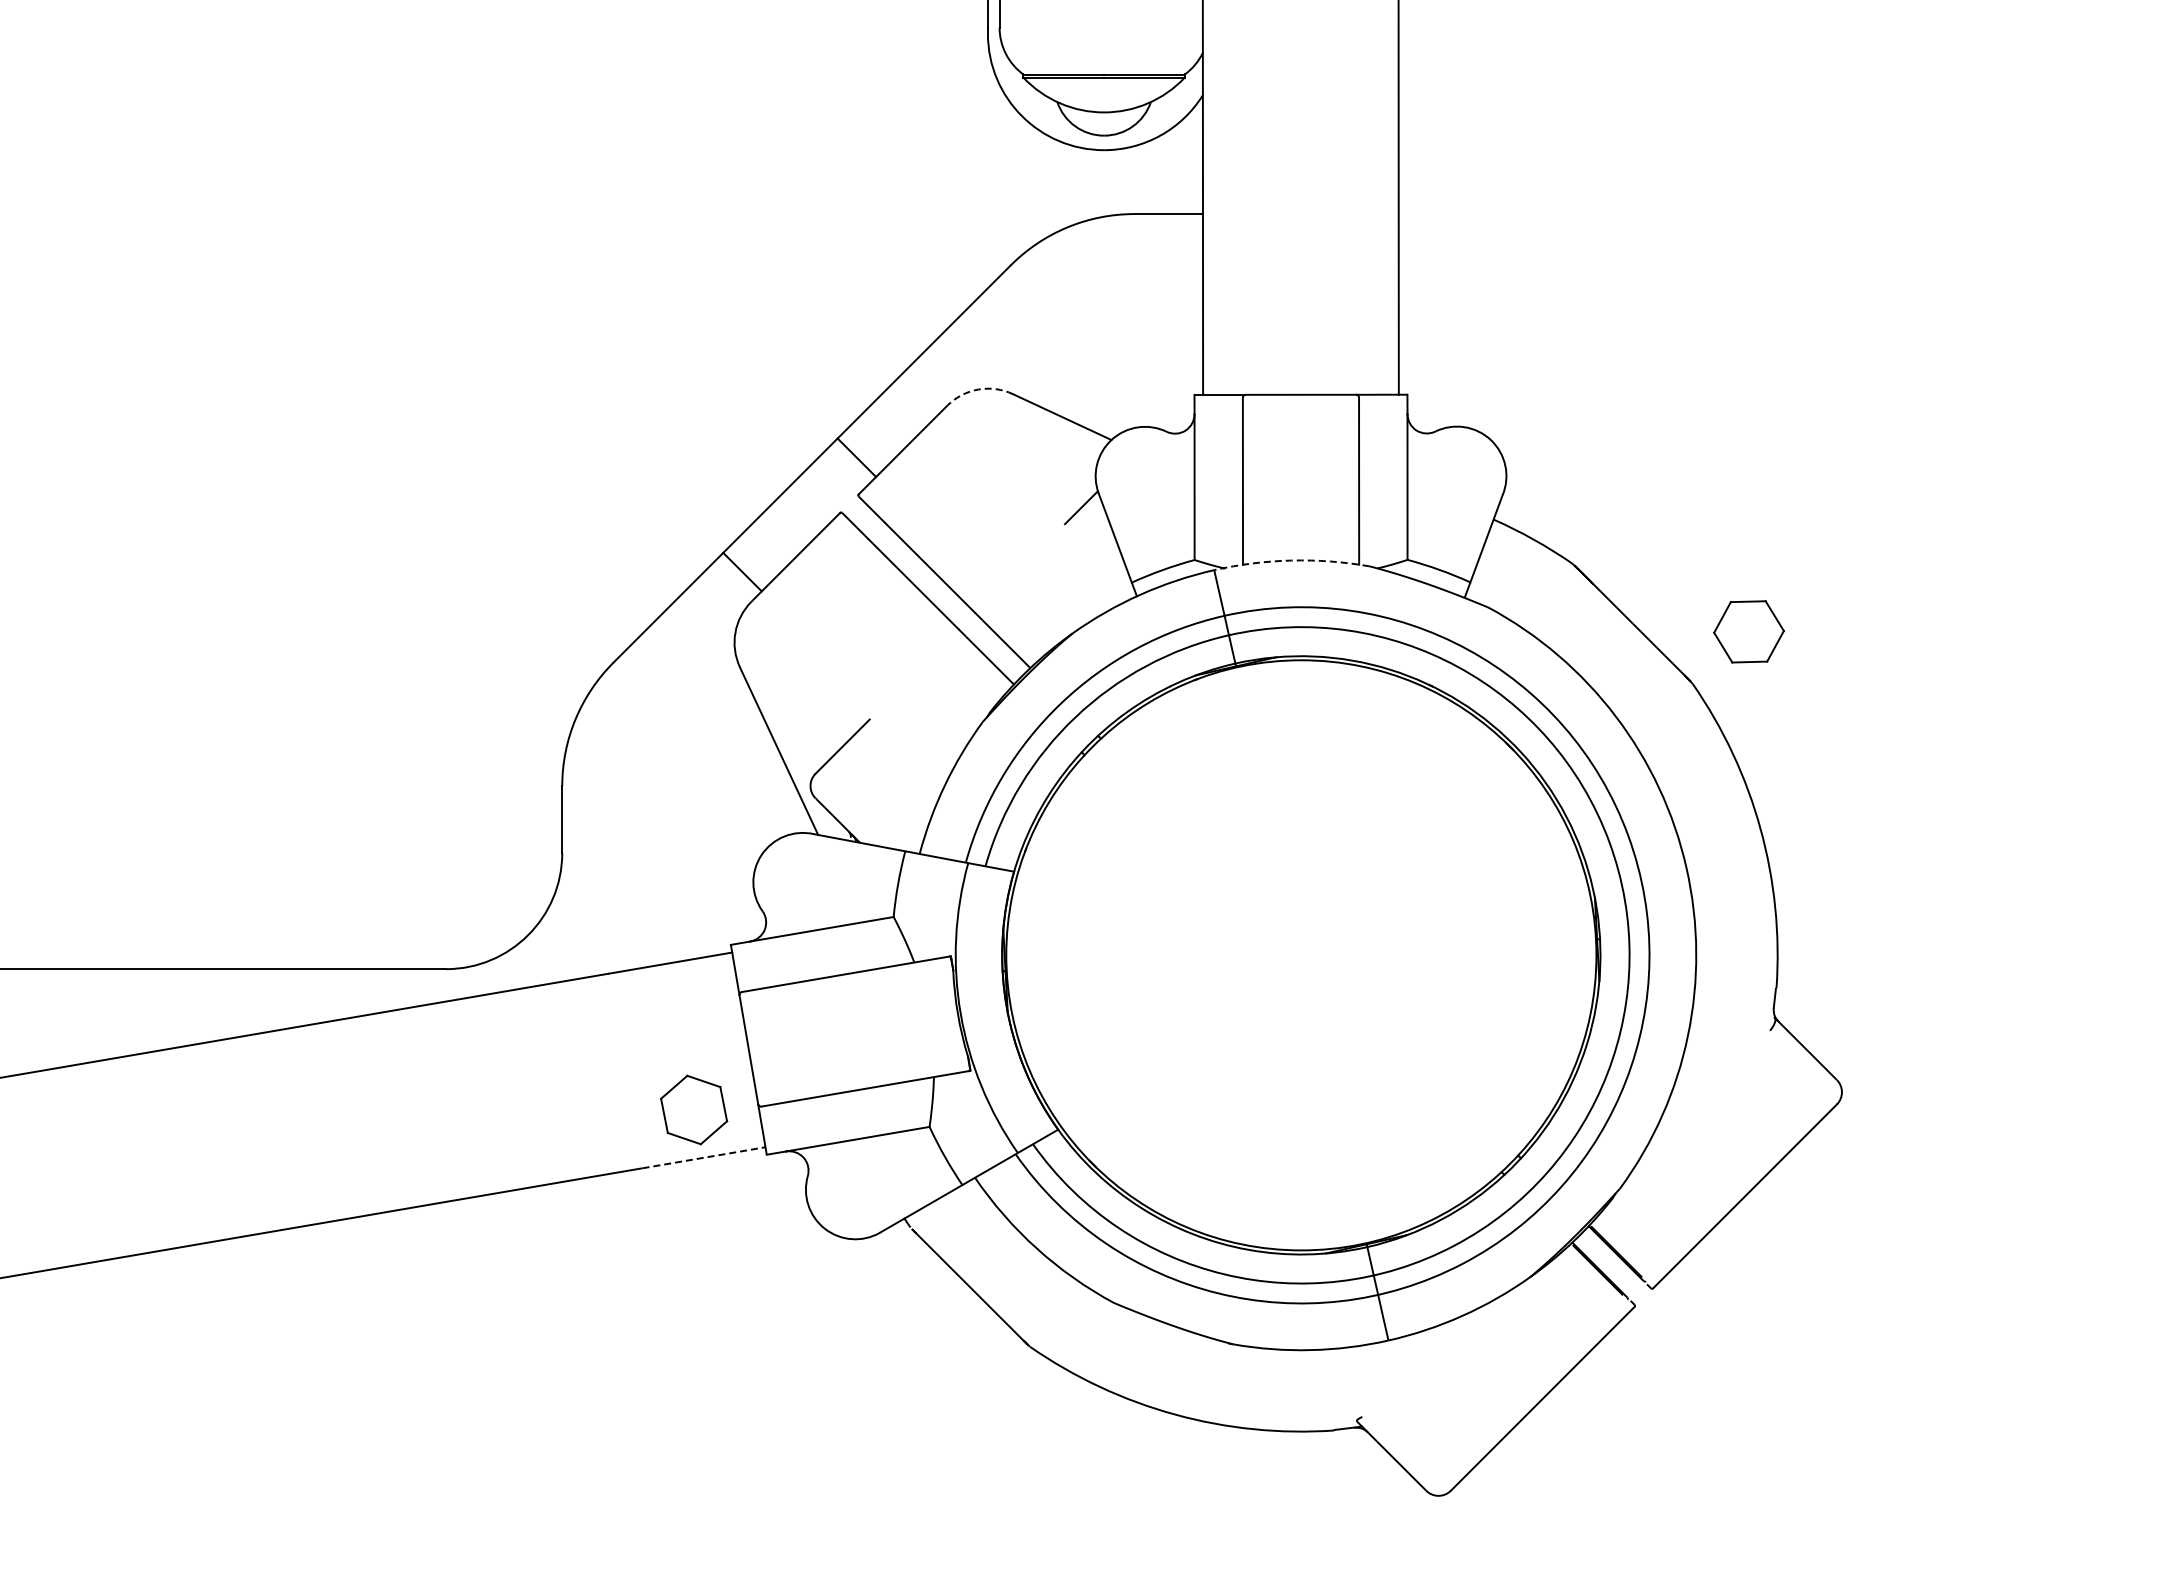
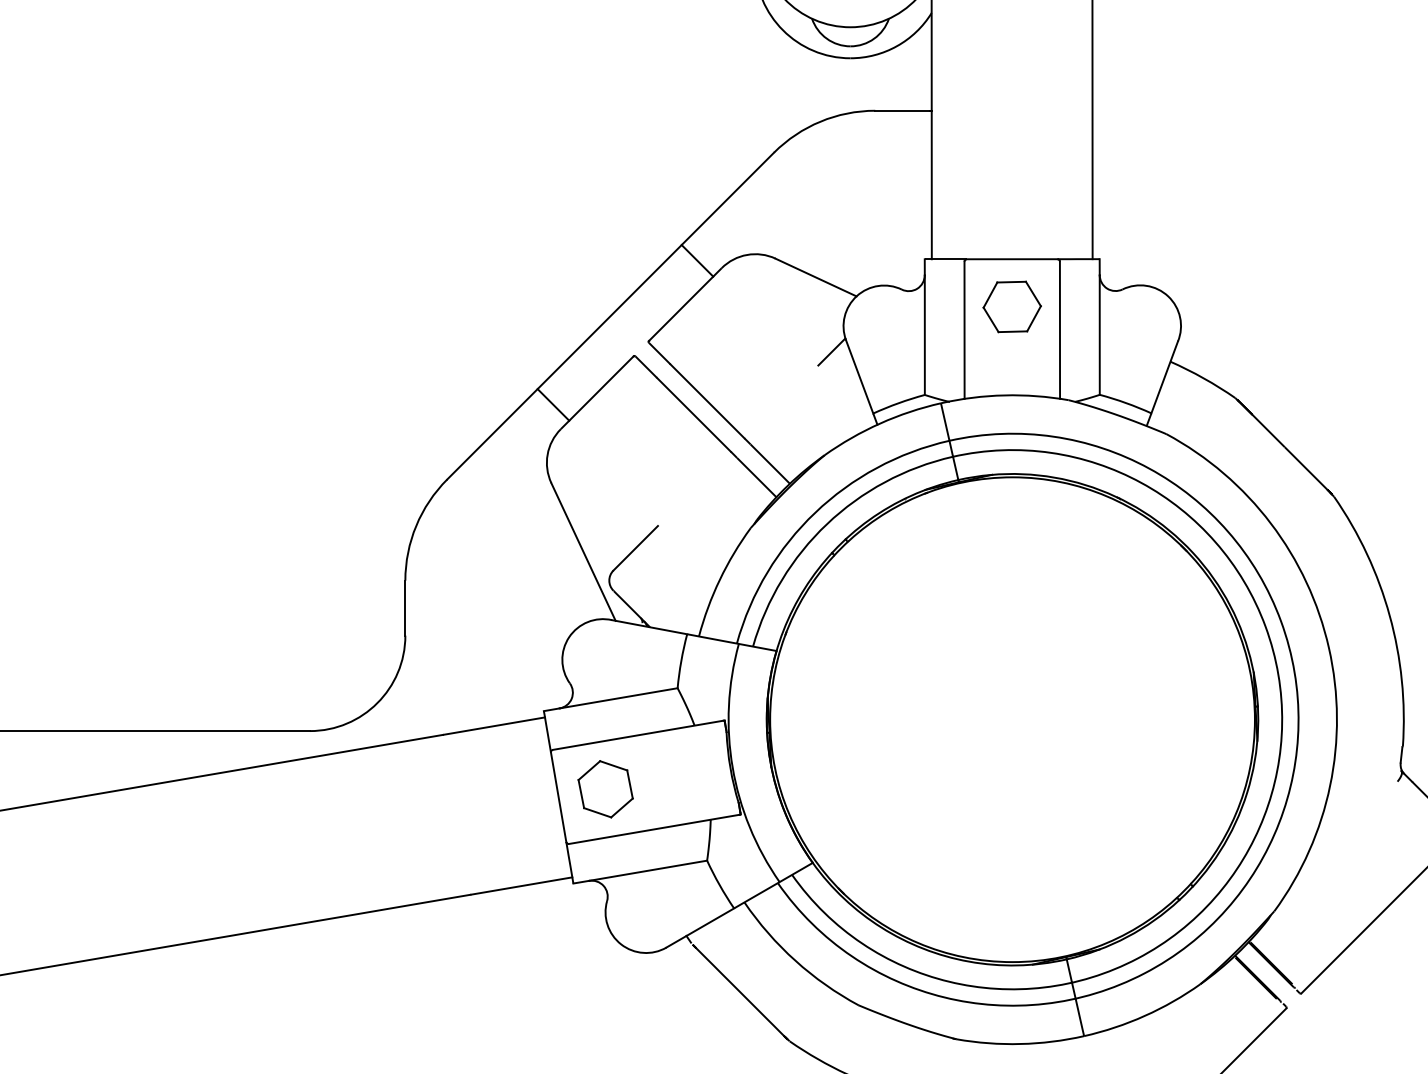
arc: (978, 389) -> (747, 254), dashed -> solid
line: (856, 457) -> (697, 260), moved
arc: (1291, 560) -> (1004, 395), dashed -> solid
part: (1748, 631) -> (1011, 306), moved
part: (694, 1109) -> (606, 788), moved
line: (704, 1157) -> (522, 885), dashed -> solid

